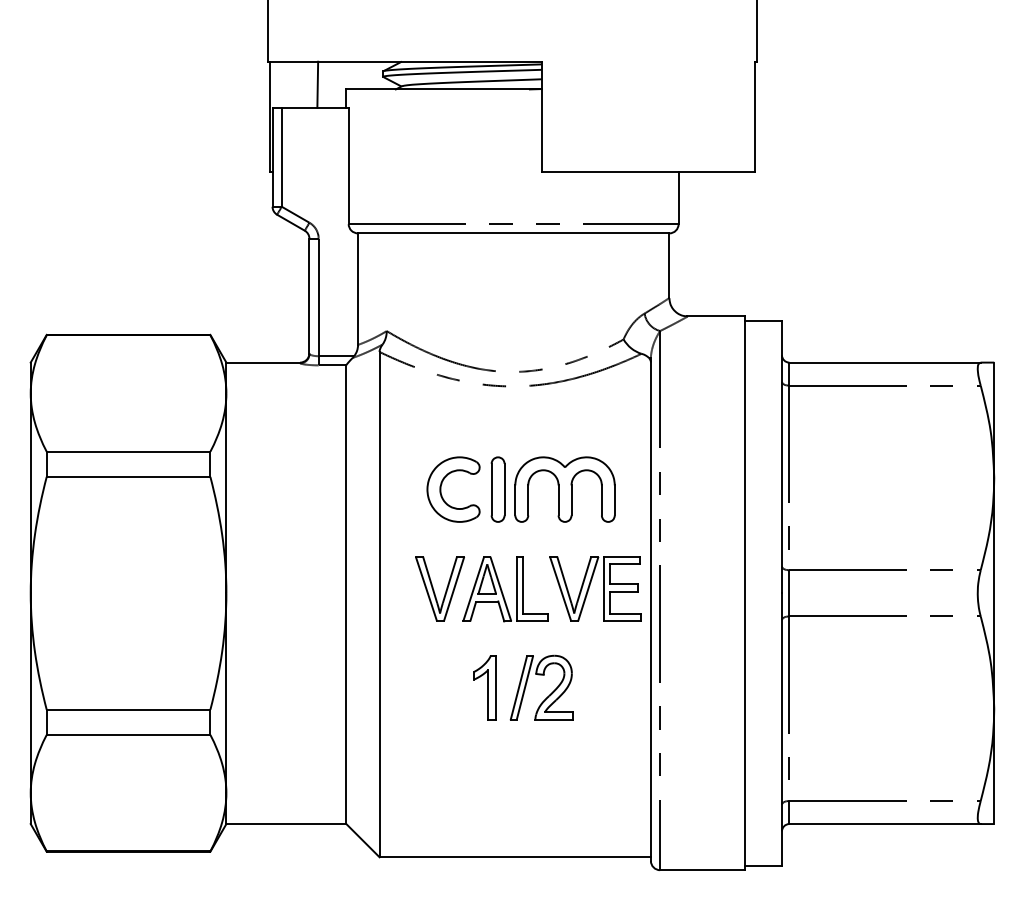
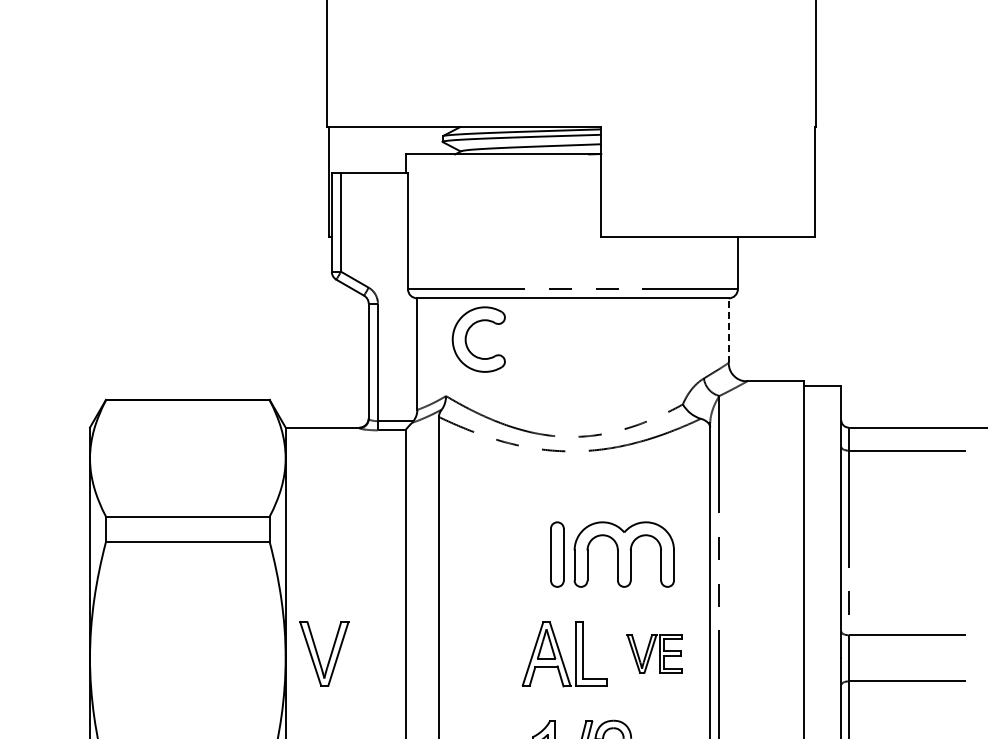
line: (317, 84) -> (376, 149), removed
line: (669, 265) -> (728, 330), solid -> dashed
part: (441, 489) -> (466, 339), moved
part: (439, 588) -> (323, 653), moved
part: (595, 588) -> (654, 653), size x0.6

